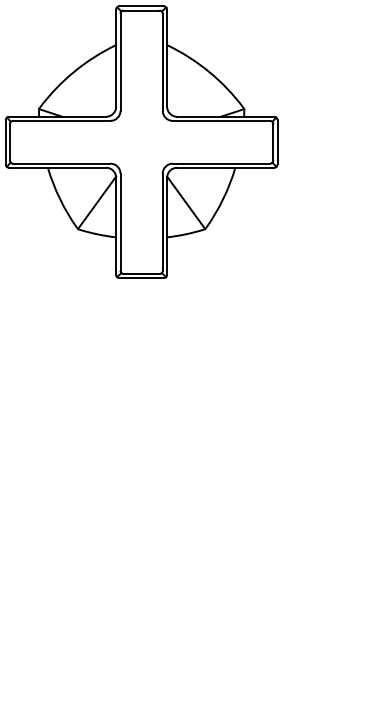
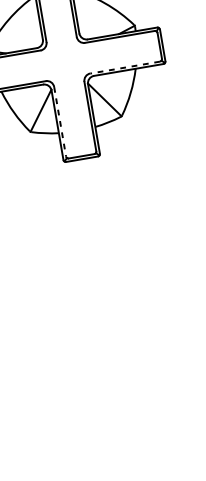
line: (221, 163) -> (125, 67), solid -> dashed
line: (120, 222) -> (60, 122), solid -> dashed

